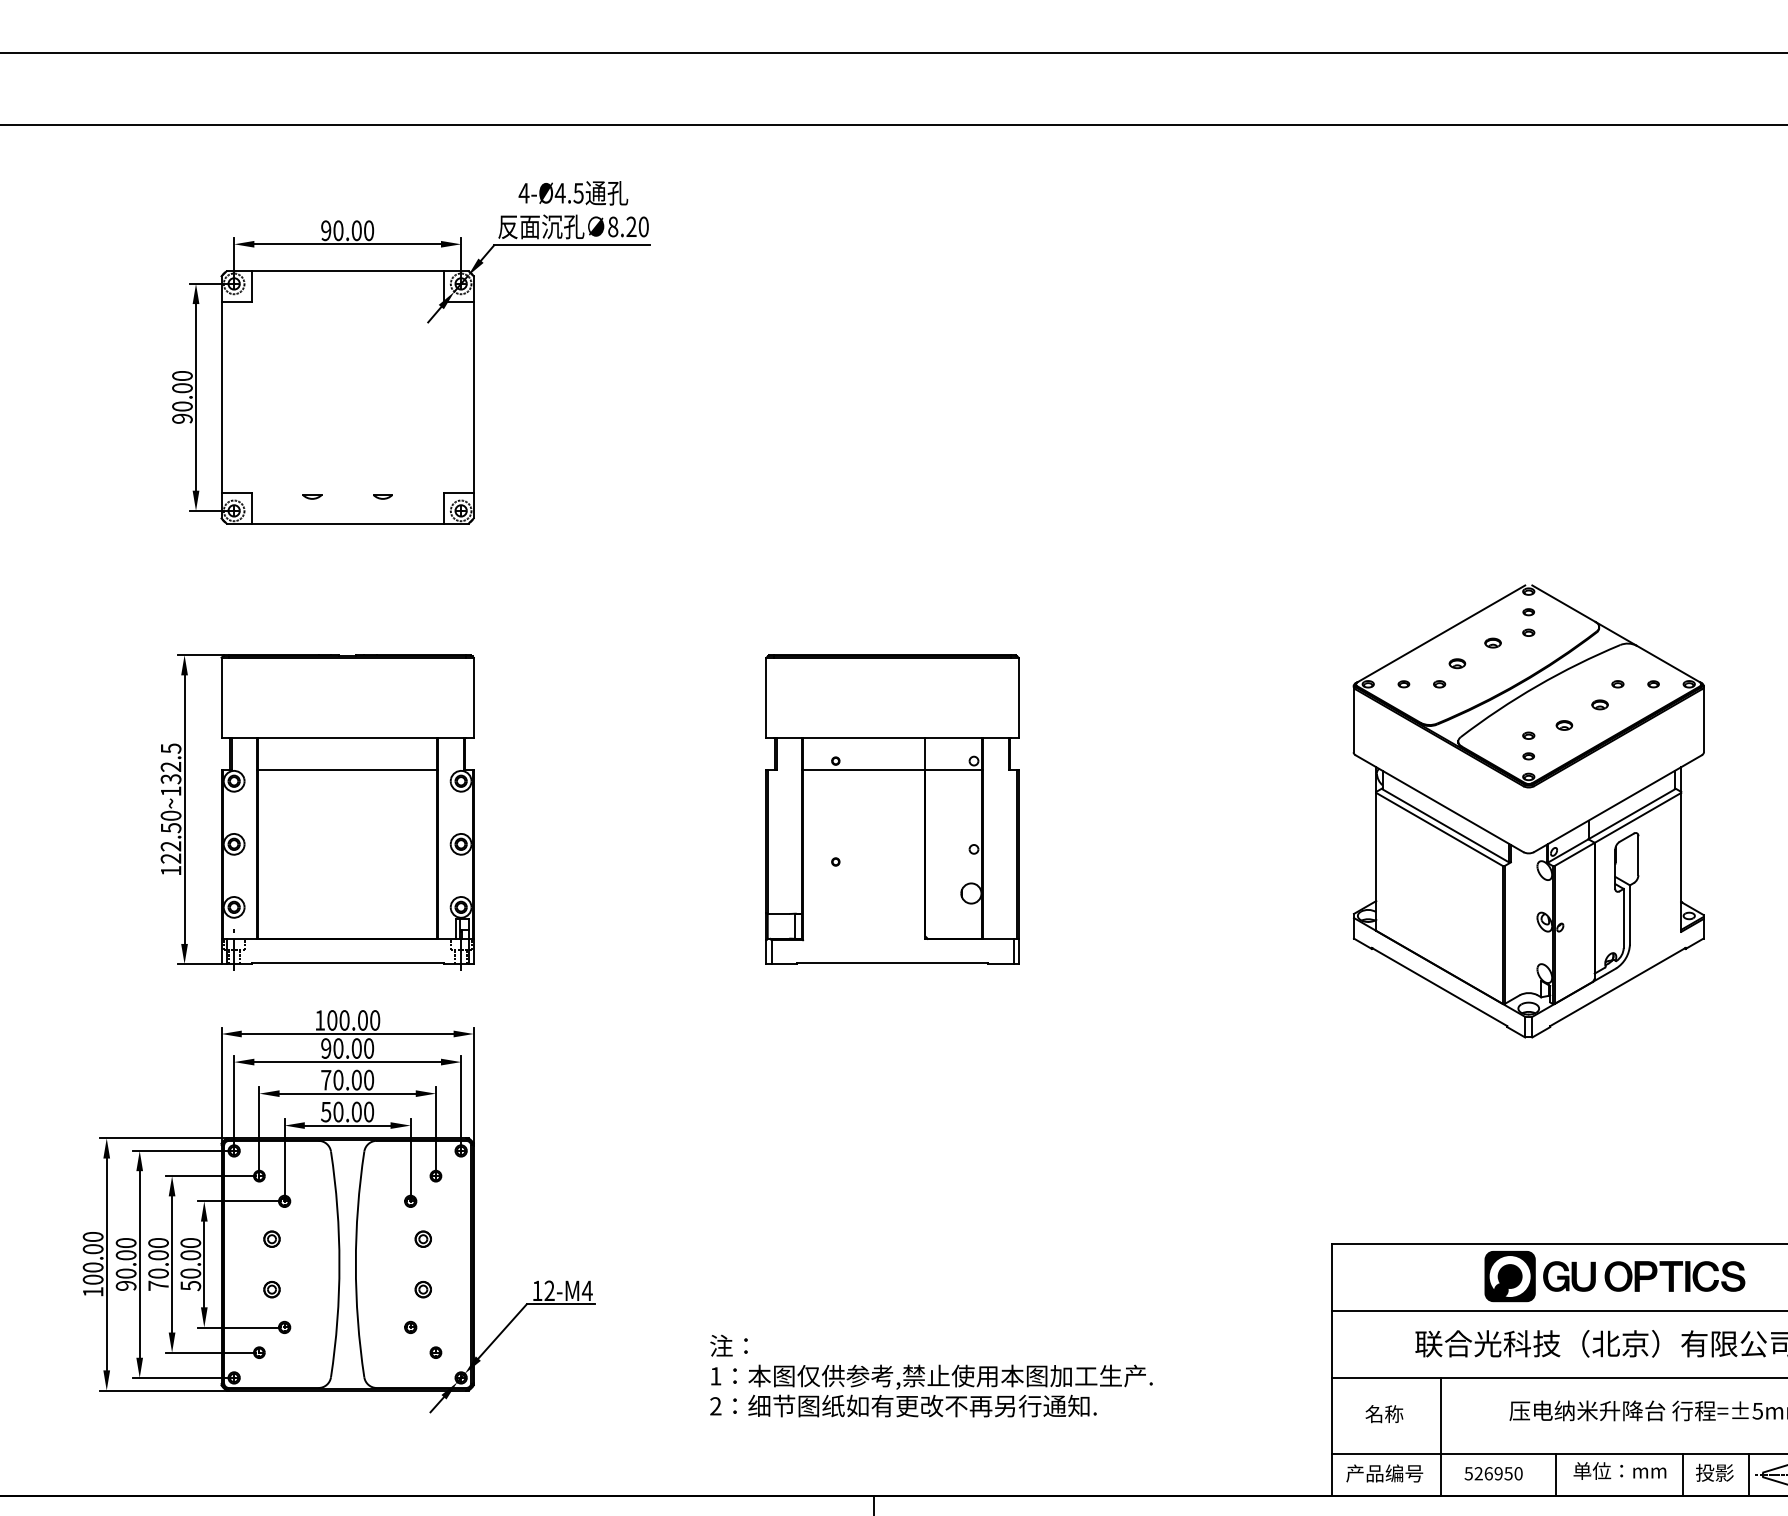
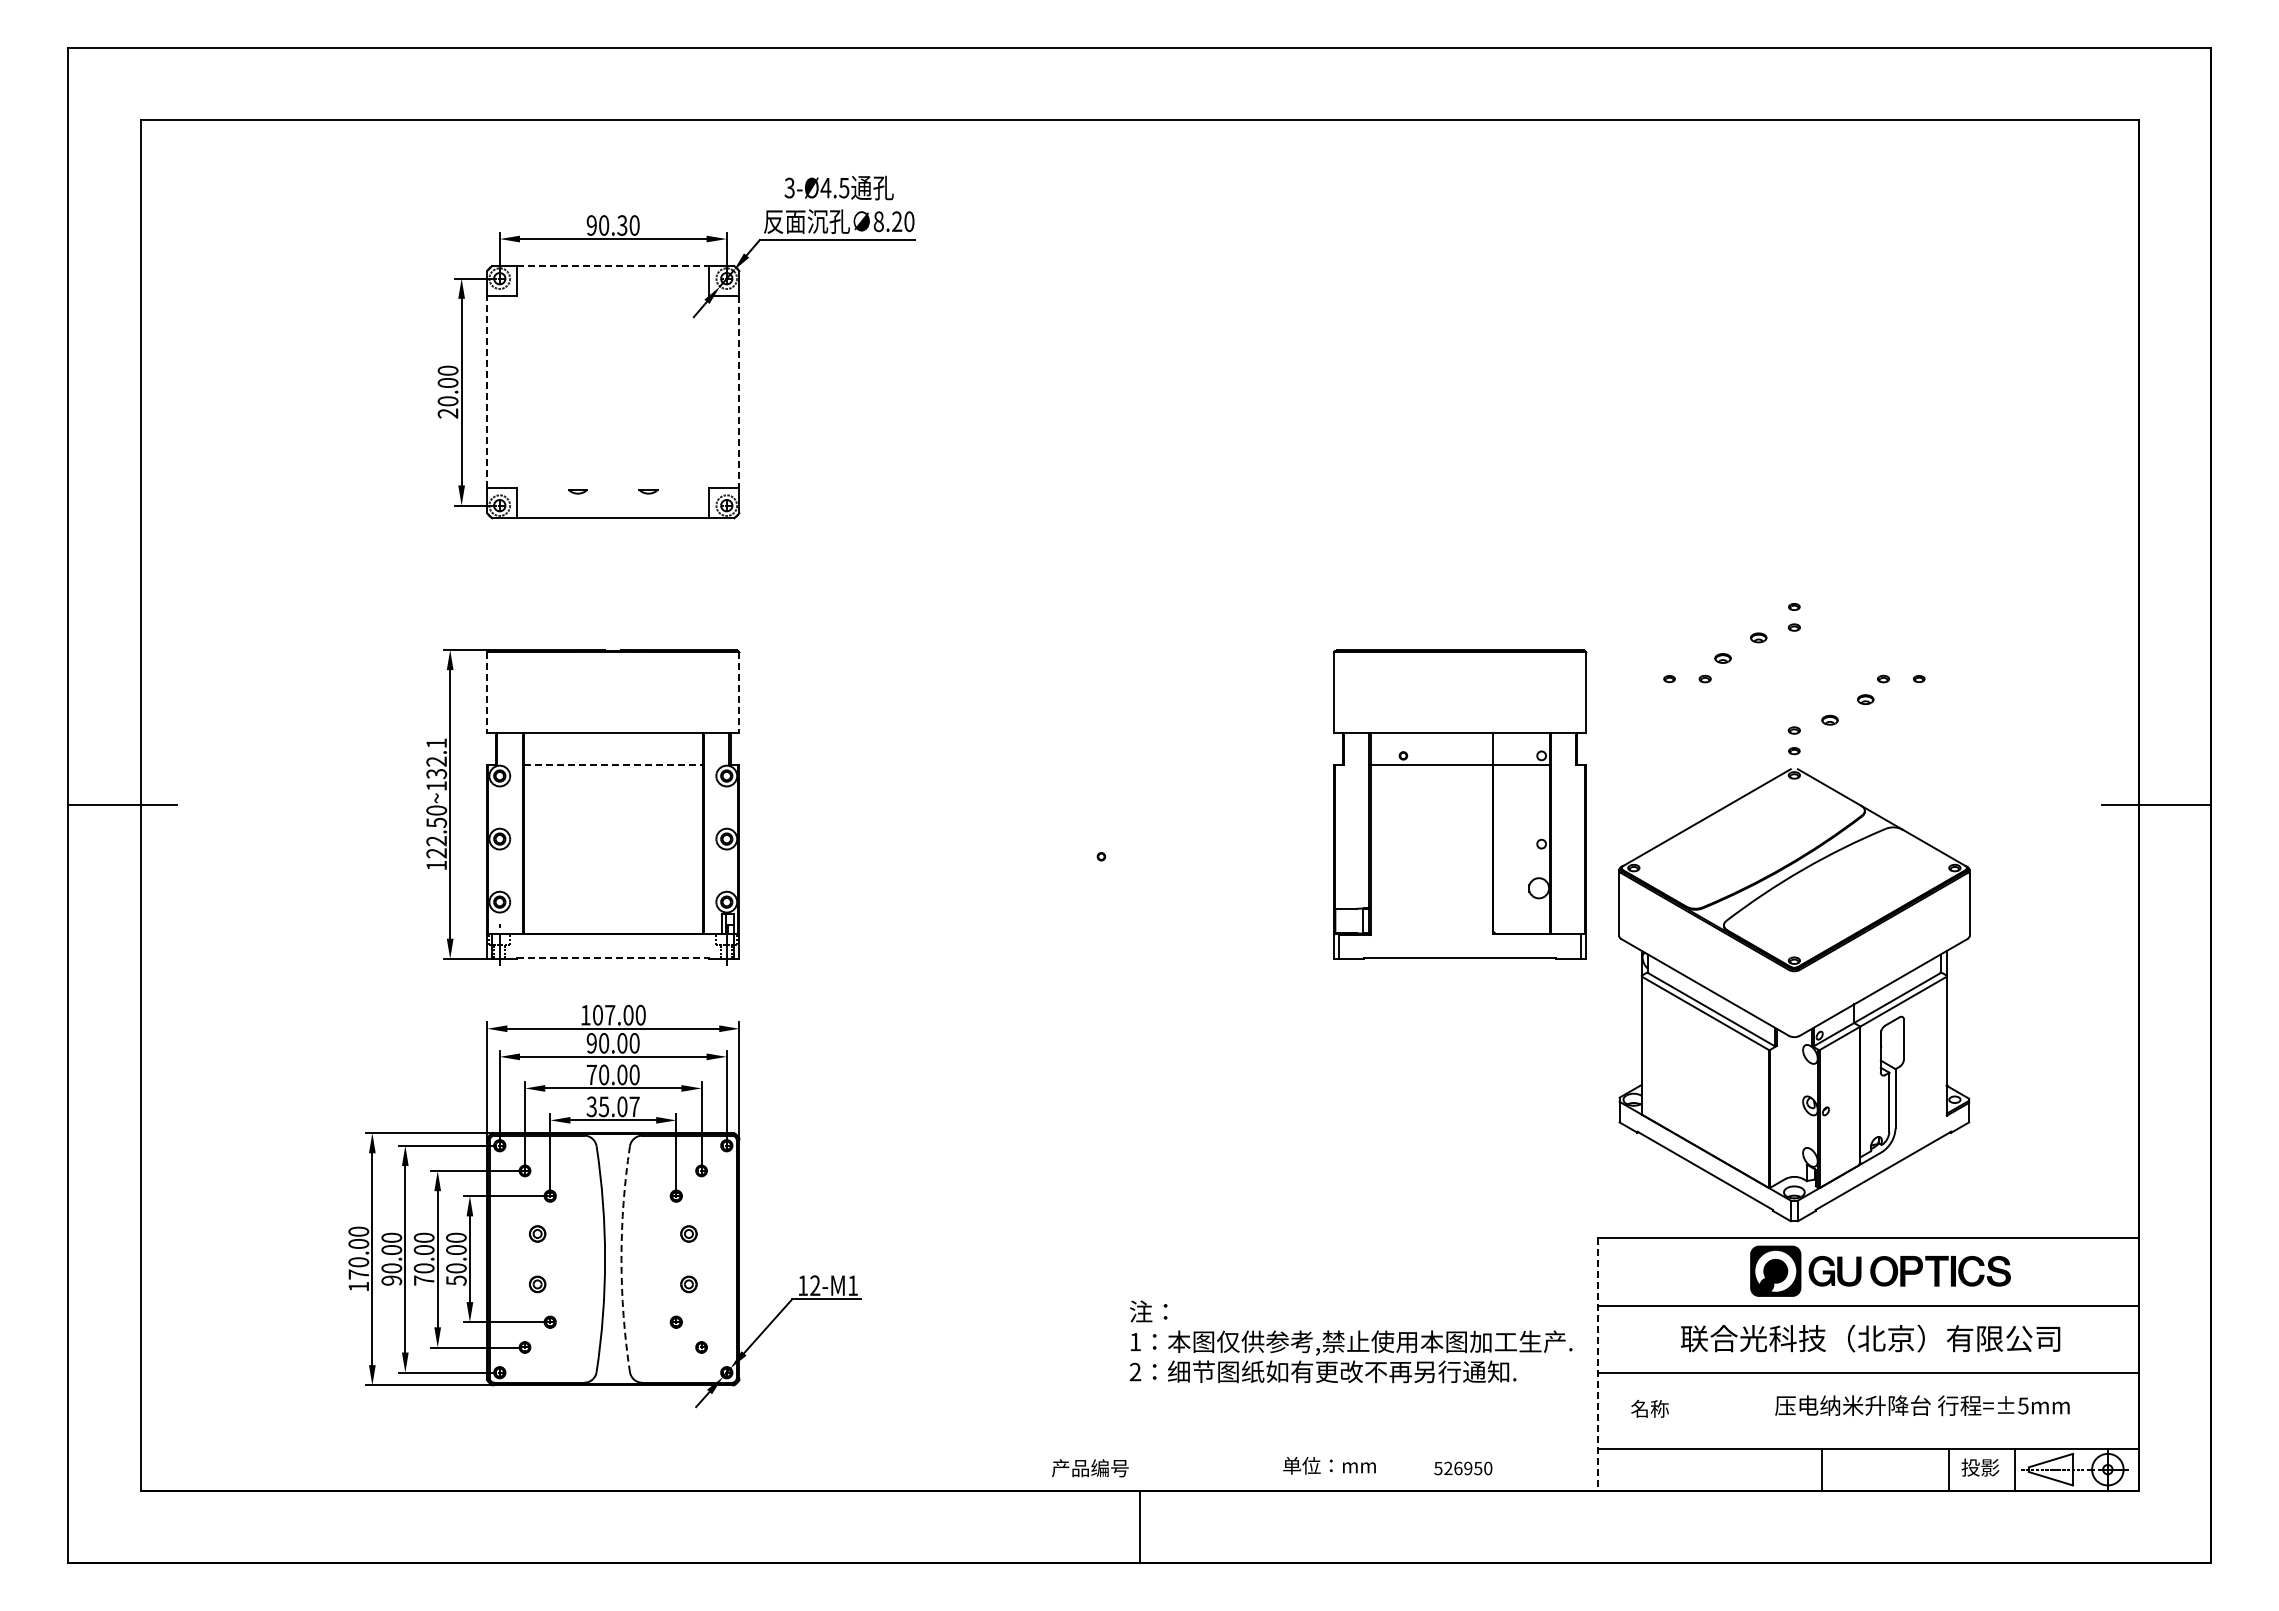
text: (523, 192) -> (789, 187), 4-Ø4.5 -> 3-Ø4.5
text: (356, 230) -> (622, 225), 90.00 -> 90.30
line: (347, 271) -> (613, 266), solid -> dashed
line: (221, 397) -> (487, 392), solid -> dashed
line: (473, 397) -> (739, 392), solid -> dashed
text: (182, 418) -> (448, 413), 90.00 -> 20.00
line: (221, 698) -> (487, 693), solid -> dashed
line: (473, 698) -> (739, 693), solid -> dashed
text: (170, 748) -> (436, 743), 122.50~132.5 -> 122.50~132.1
line: (347, 769) -> (613, 764), solid -> dashed
part: (892, 809) -> (1460, 804), moved
part: (1528, 811) -> (1794, 995), moved
line: (347, 962) -> (613, 957), solid -> dashed
text: (344, 1019) -> (610, 1014), 100.00 -> 107.00
text: (347, 1111) -> (613, 1106), 50.00 -> 35.07
arc: (355, 1264) -> (621, 1259), solid -> dashed
text: (92, 1279) -> (358, 1274), 100.00 -> 170.00
text: (586, 1290) -> (852, 1285), 12-M4 -> 12-M1
line: (1331, 1370) -> (1597, 1365), solid -> dashed
text: (930, 1375) -> (1350, 1341), moved
line: (1440, 1436) -> (1706, 1431), removed
part: (1619, 1470) -> (1329, 1465), moved
text: (1384, 1473) -> (1090, 1468), moved
text: (1493, 1473) -> (1463, 1468), moved

